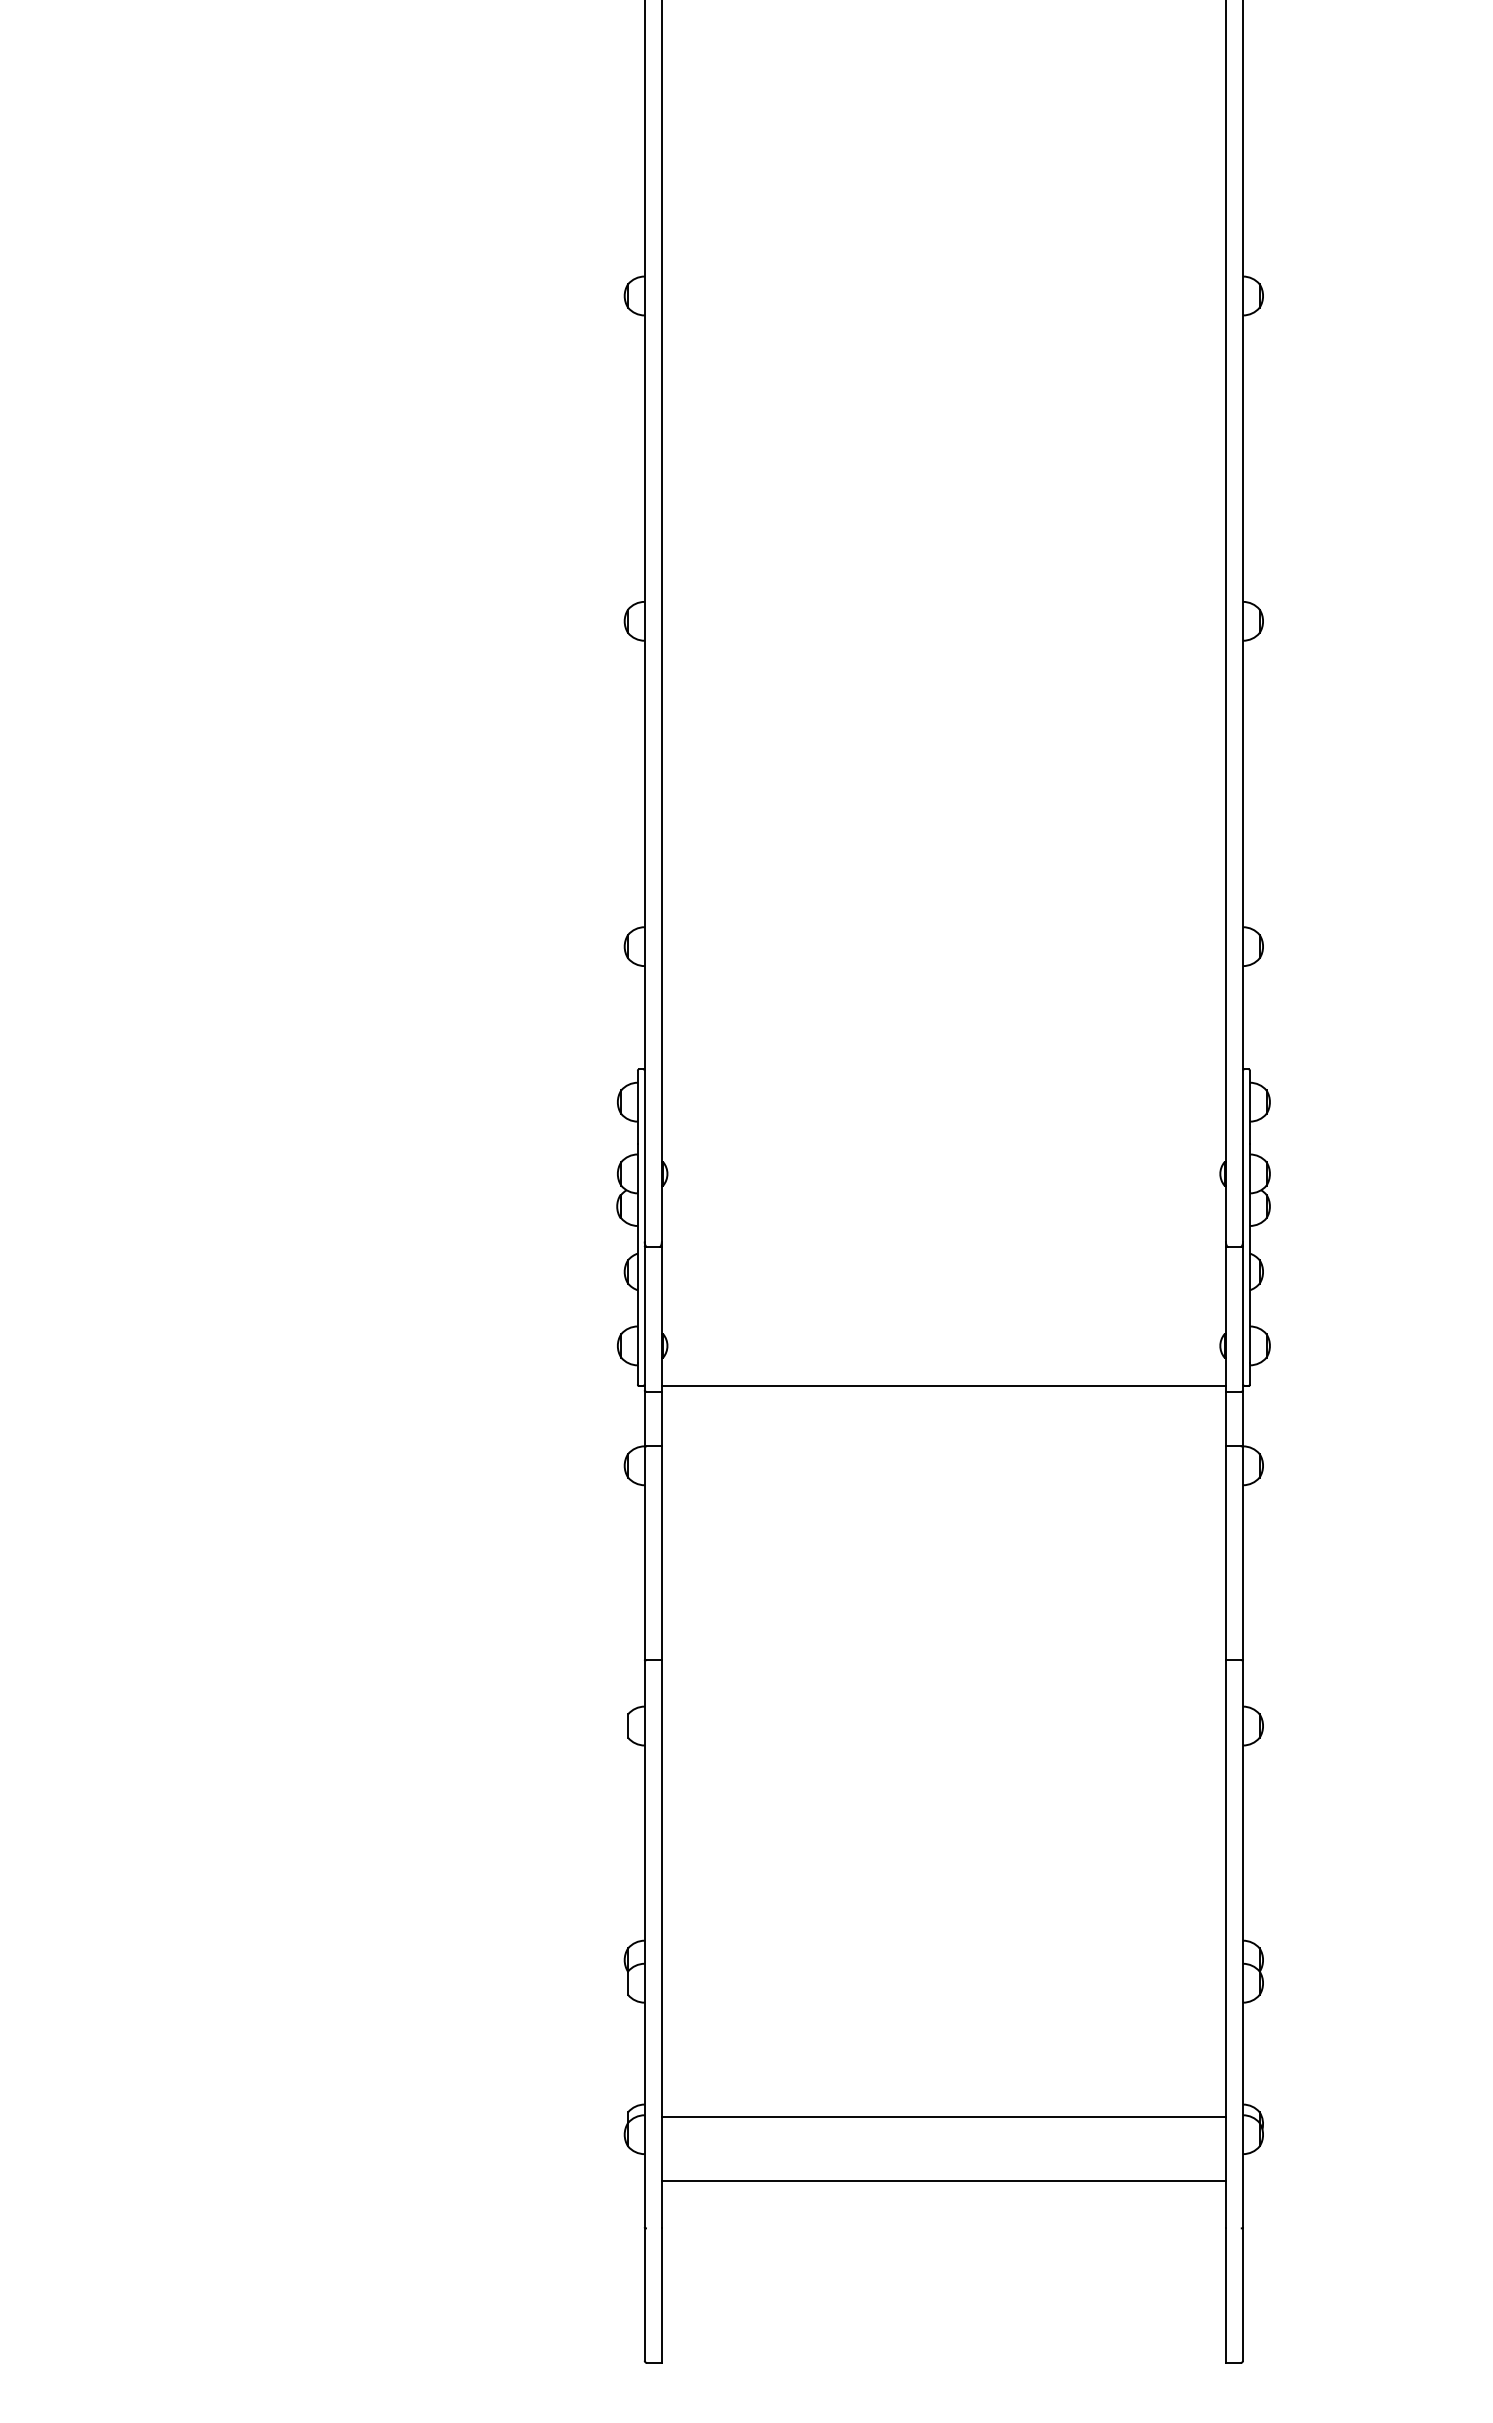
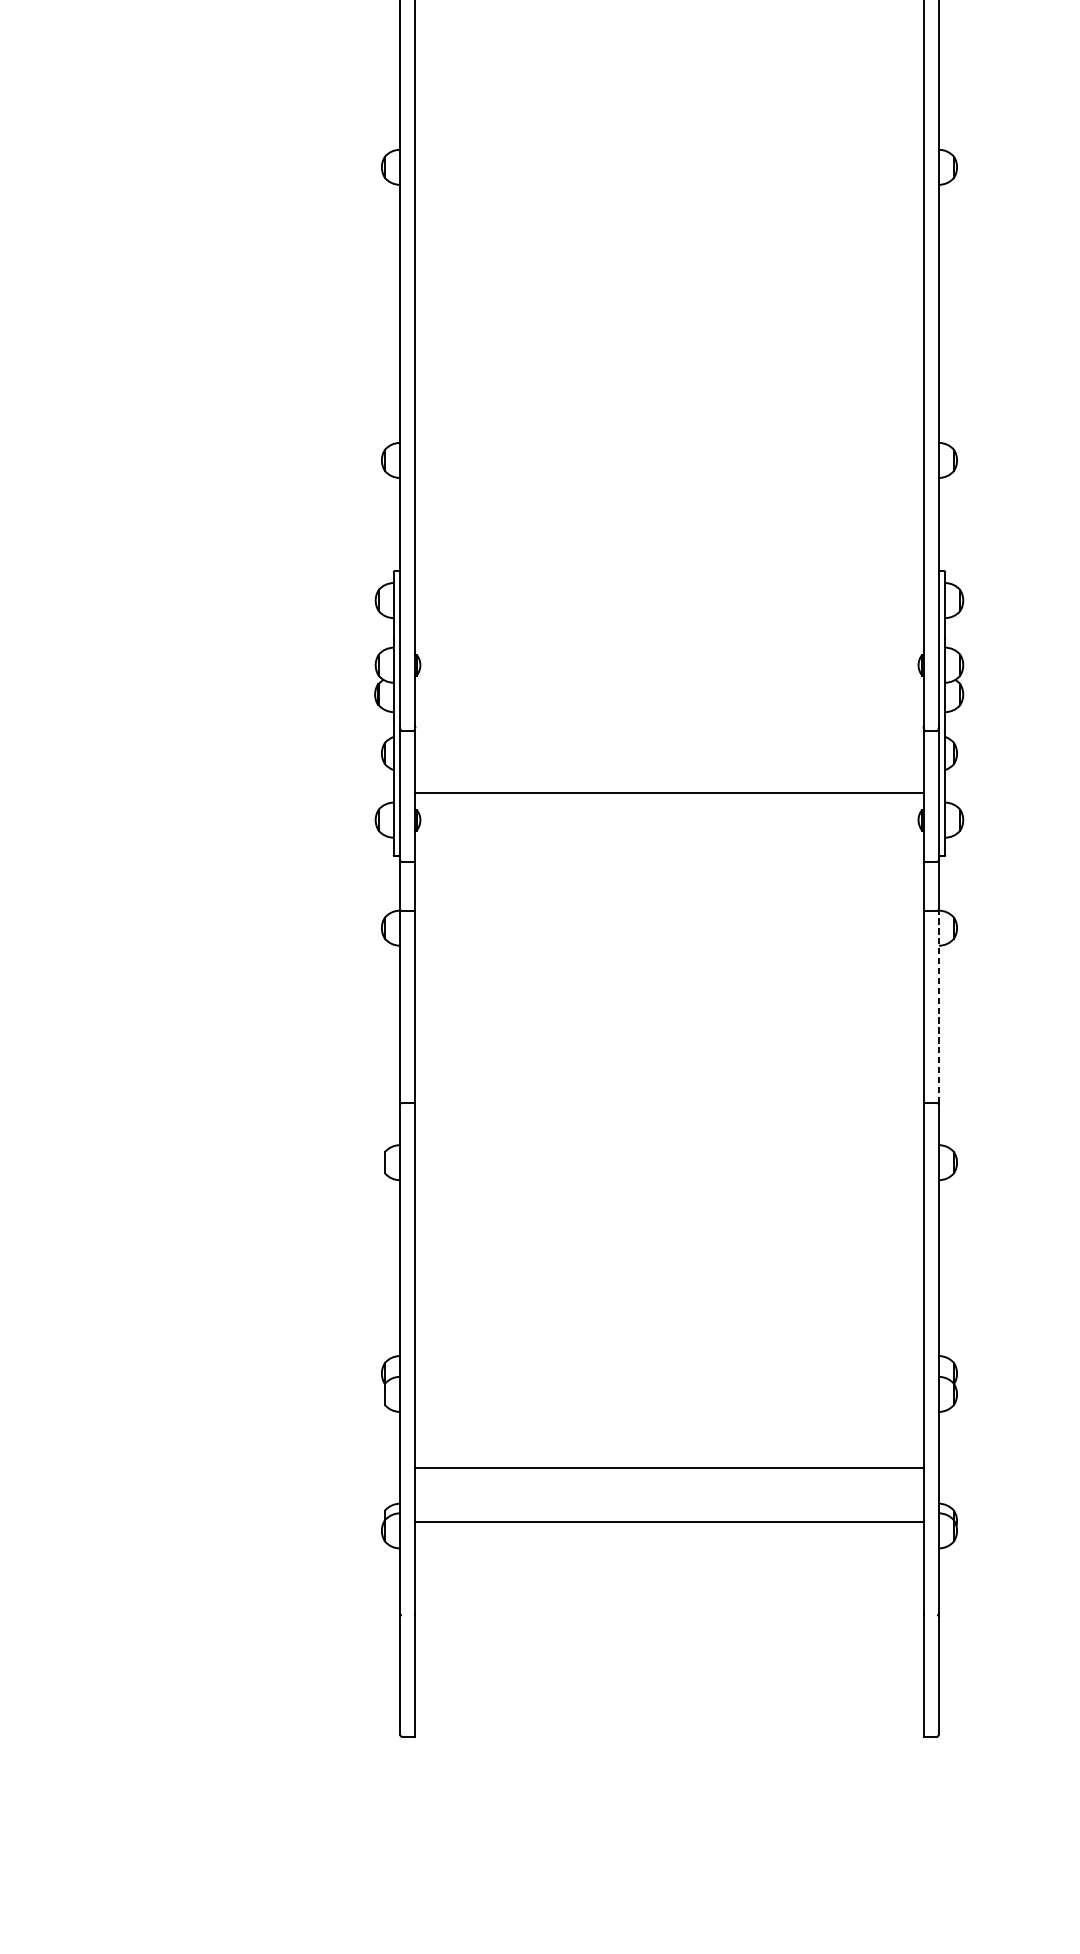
line: (943, 1385) -> (669, 792), moved
line: (1243, 1552) -> (939, 1006), solid -> dashed
line: (943, 2116) -> (669, 1467), moved
line: (943, 2180) -> (669, 1521), moved

